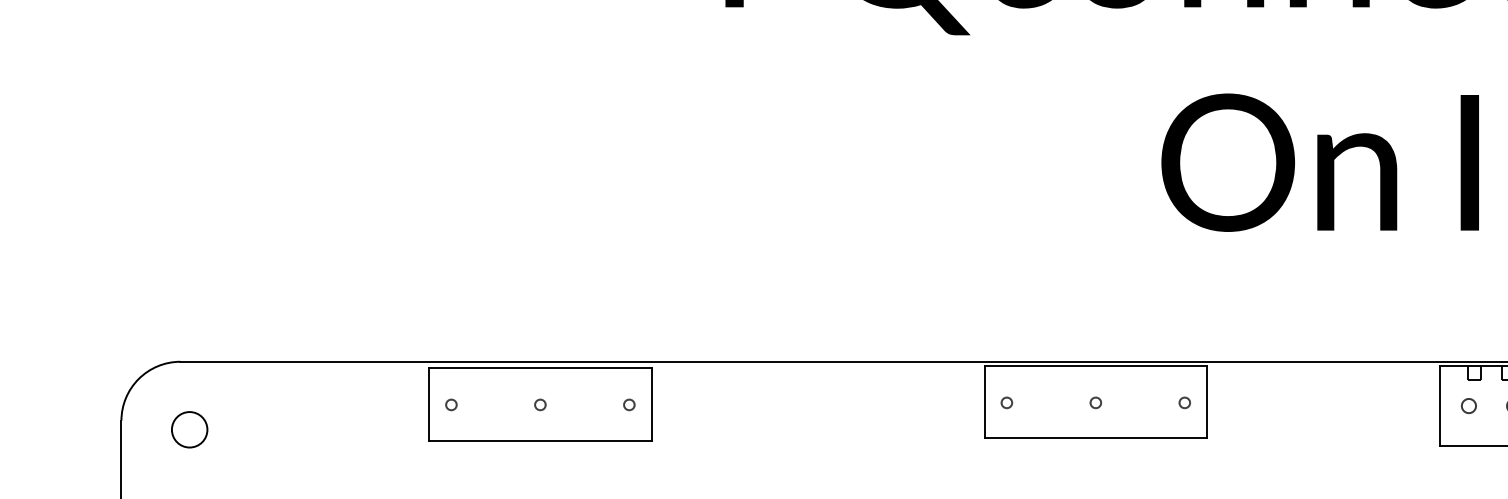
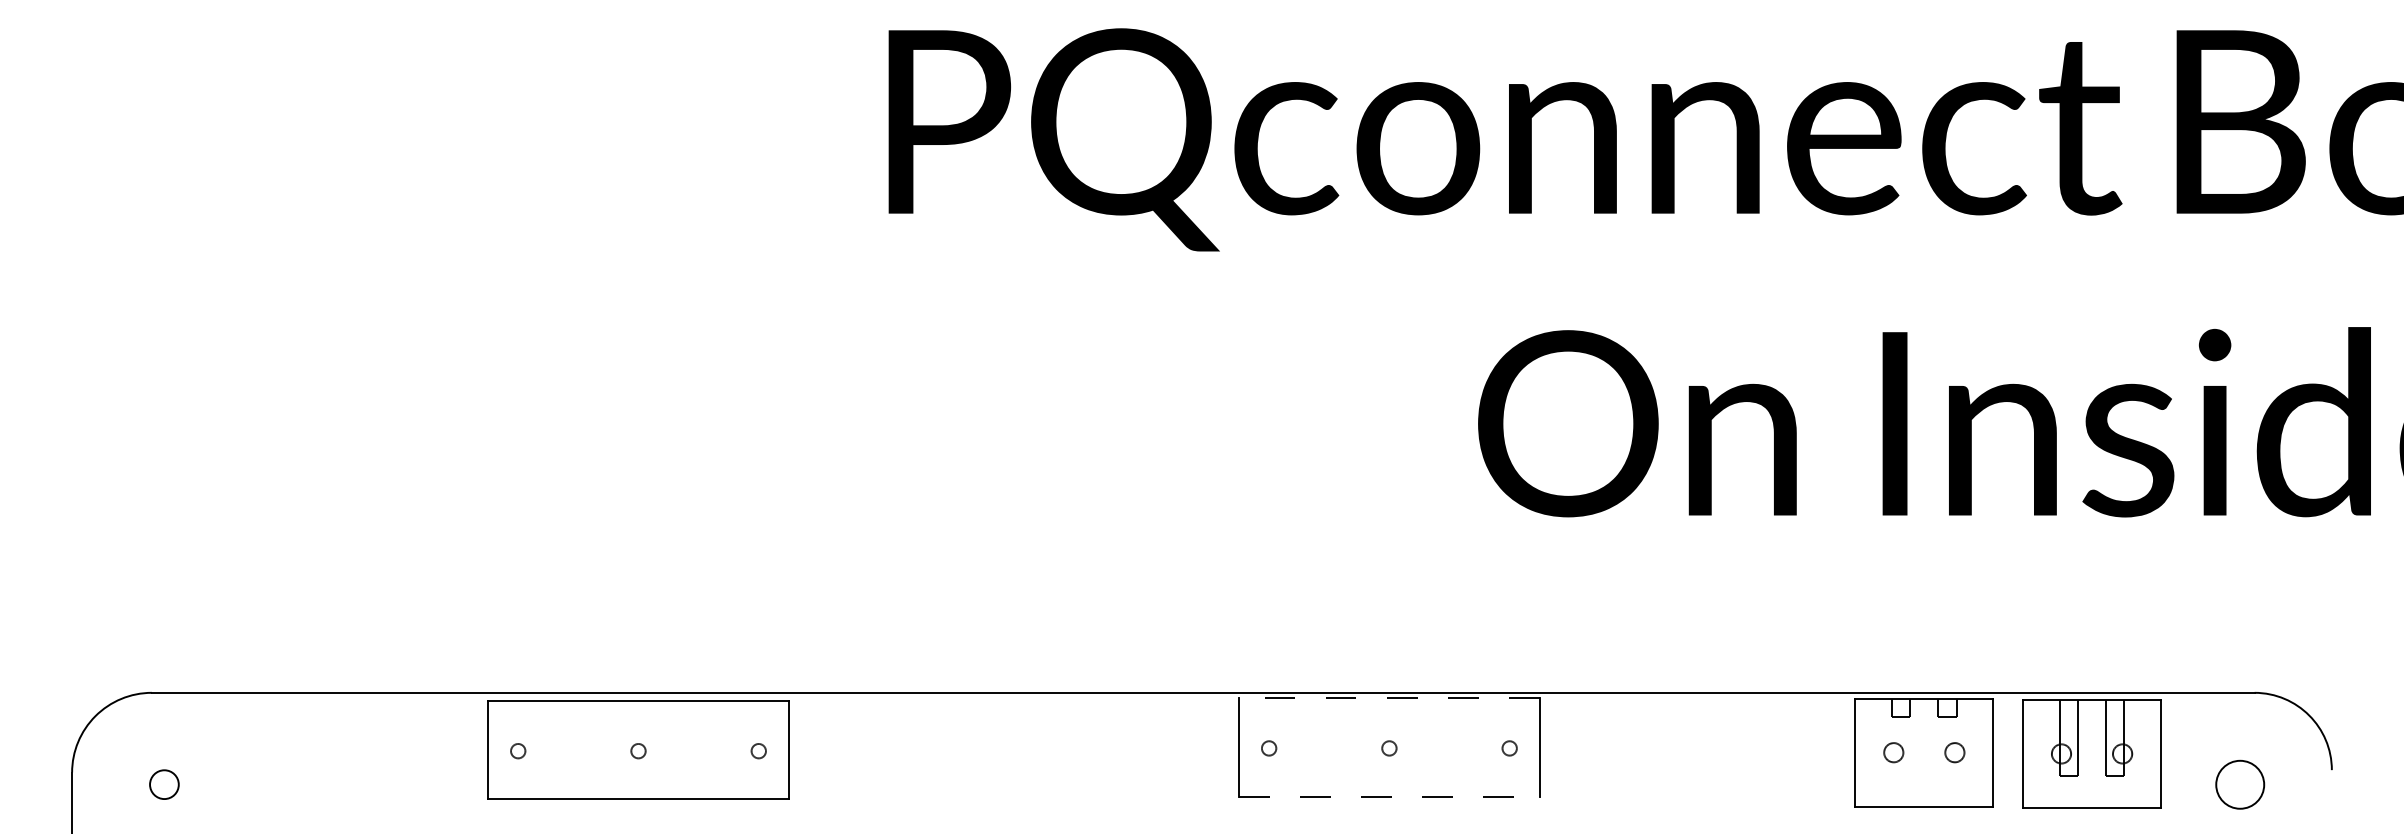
line: (1095, 365) -> (1388, 697), solid -> dashed
circle: (189, 429) -> (164, 784), size x0.6
line: (1095, 438) -> (1389, 796), solid -> dashed

